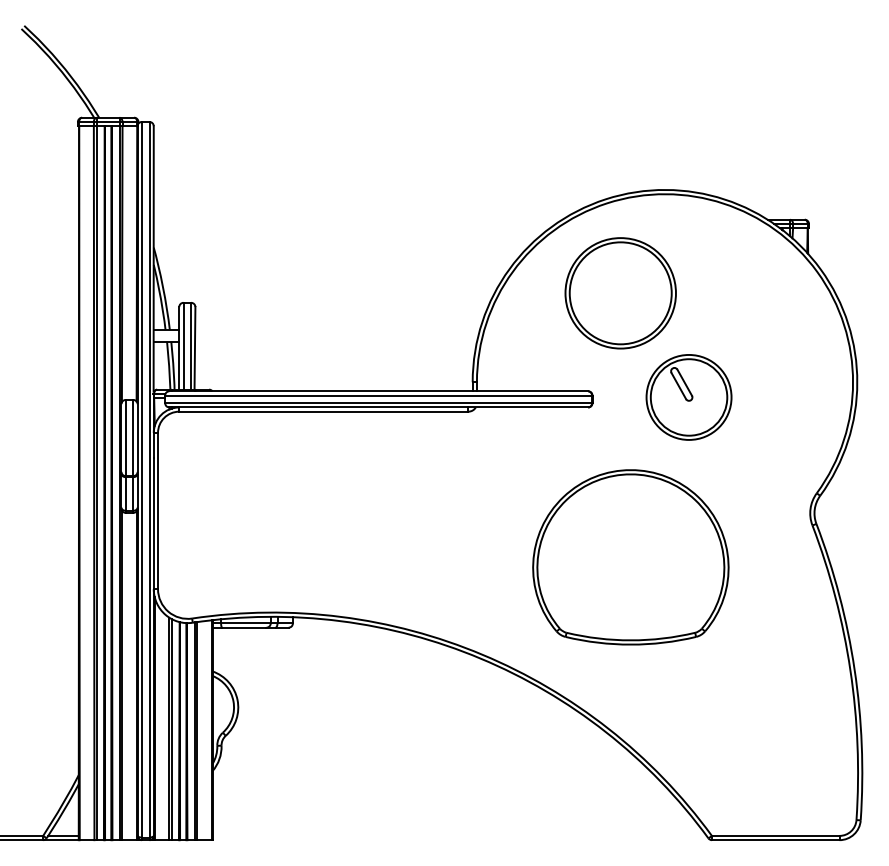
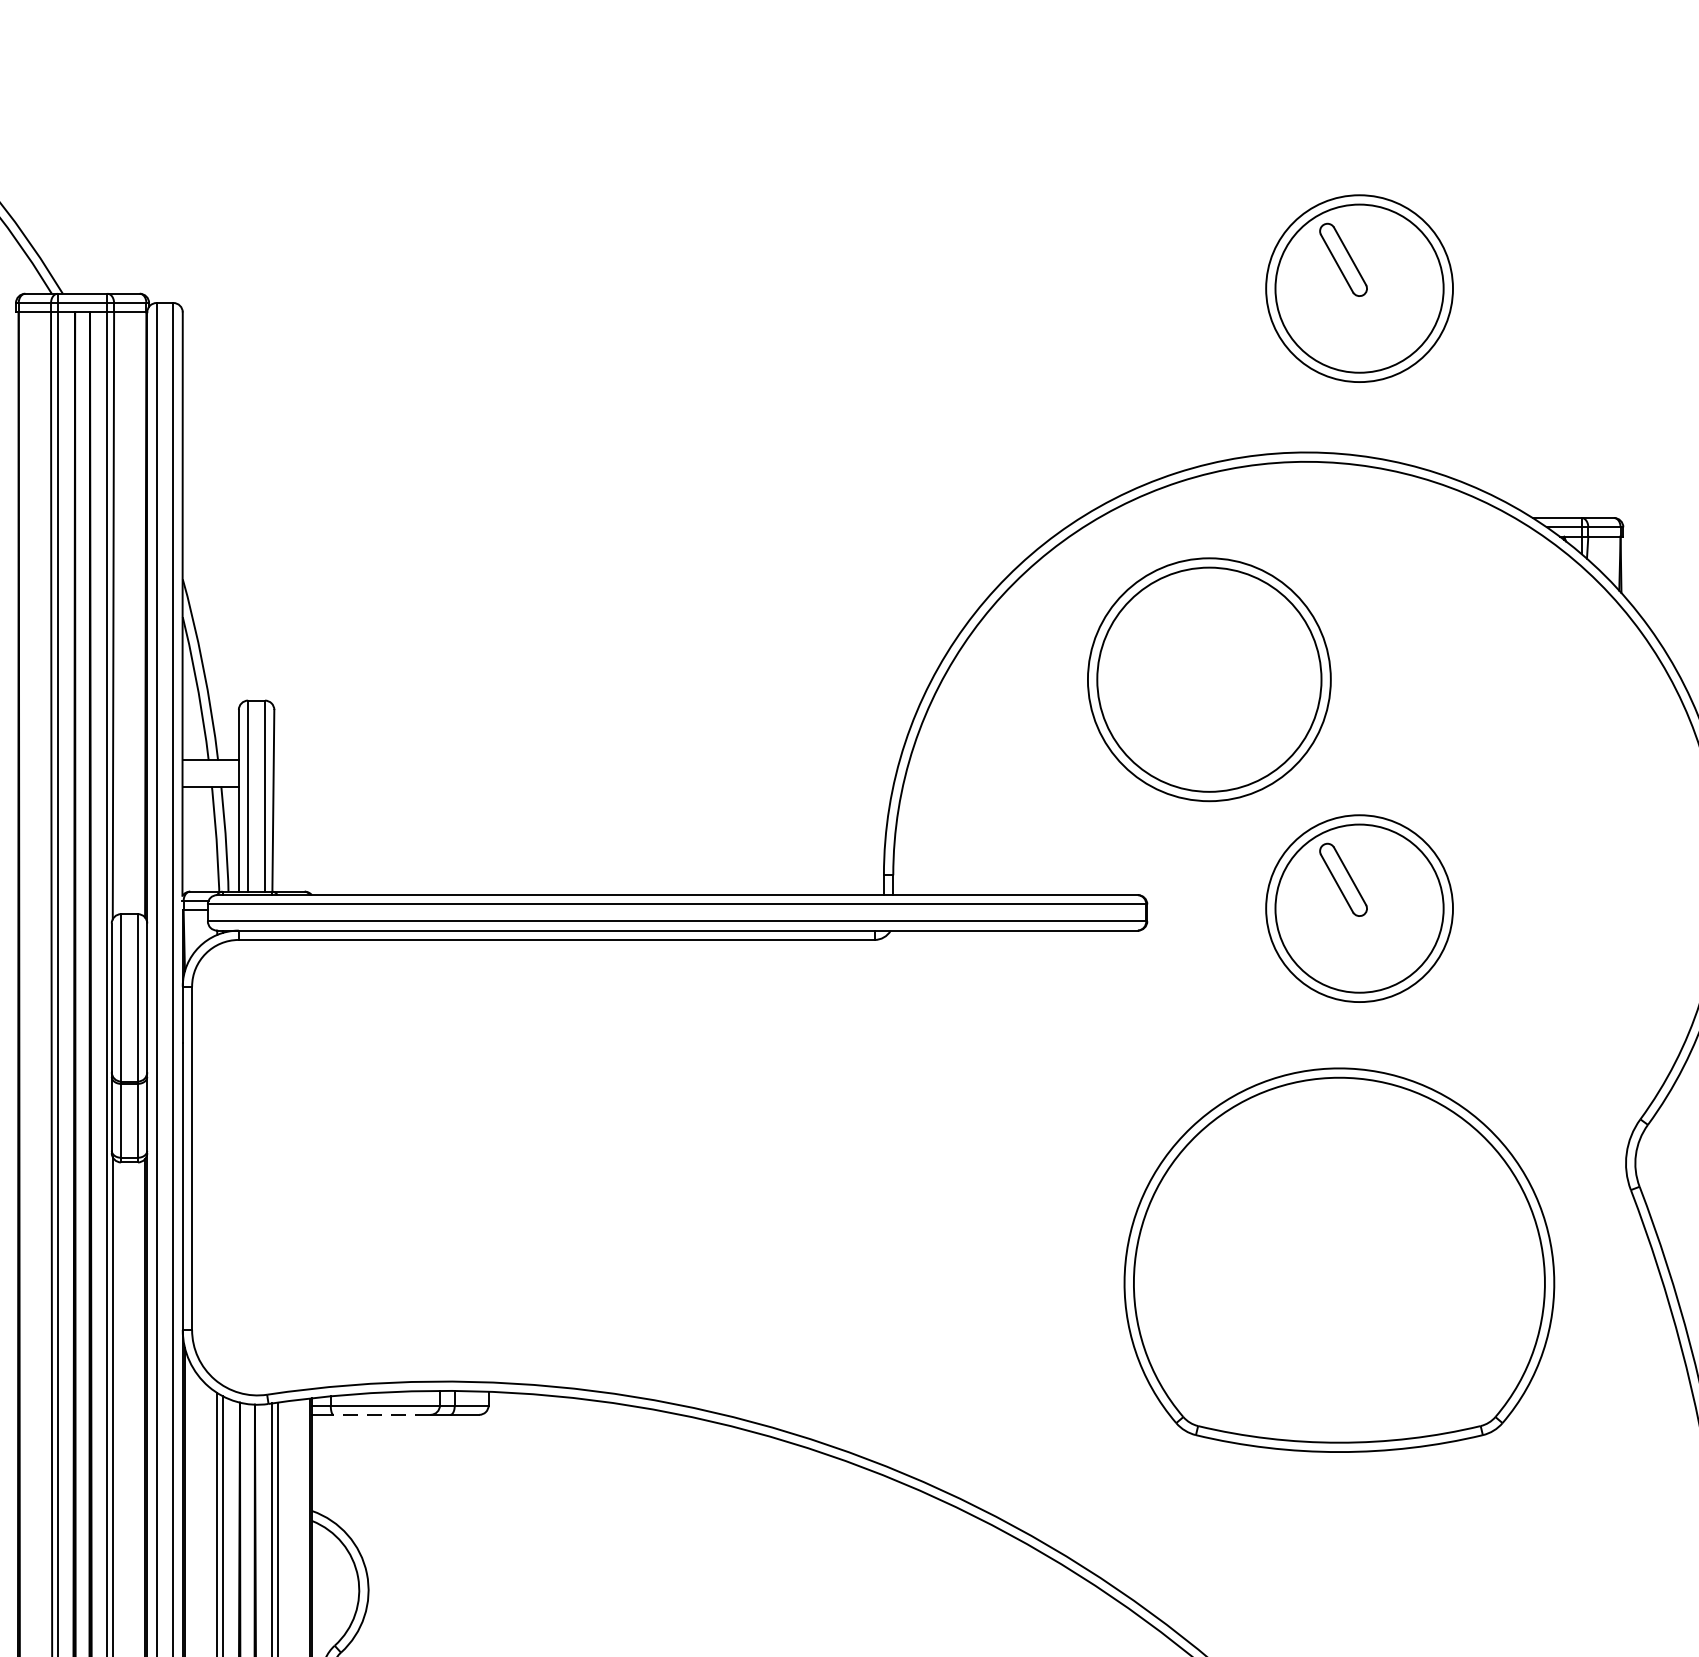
part: (688, 115) -> (1358, 288), added
part: (630, 557) -> (1338, 1260), moved
line: (243, 627) -> (380, 1414), solid -> dashed

